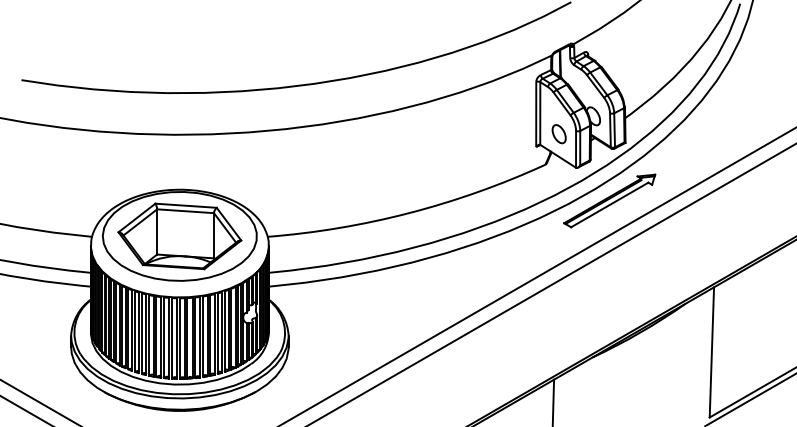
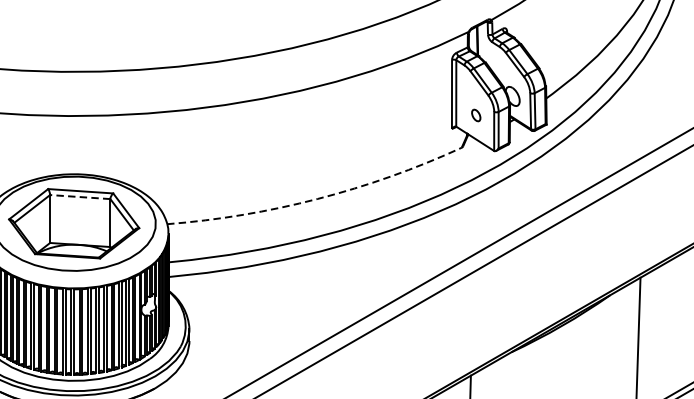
part: (558, 134) -> (475, 115), size x0.6
part: (609, 200) -> (529, 185), removed
line: (185, 211) -> (80, 197), solid -> dashed
arc: (409, 213) -> (317, 199), solid -> dashed

